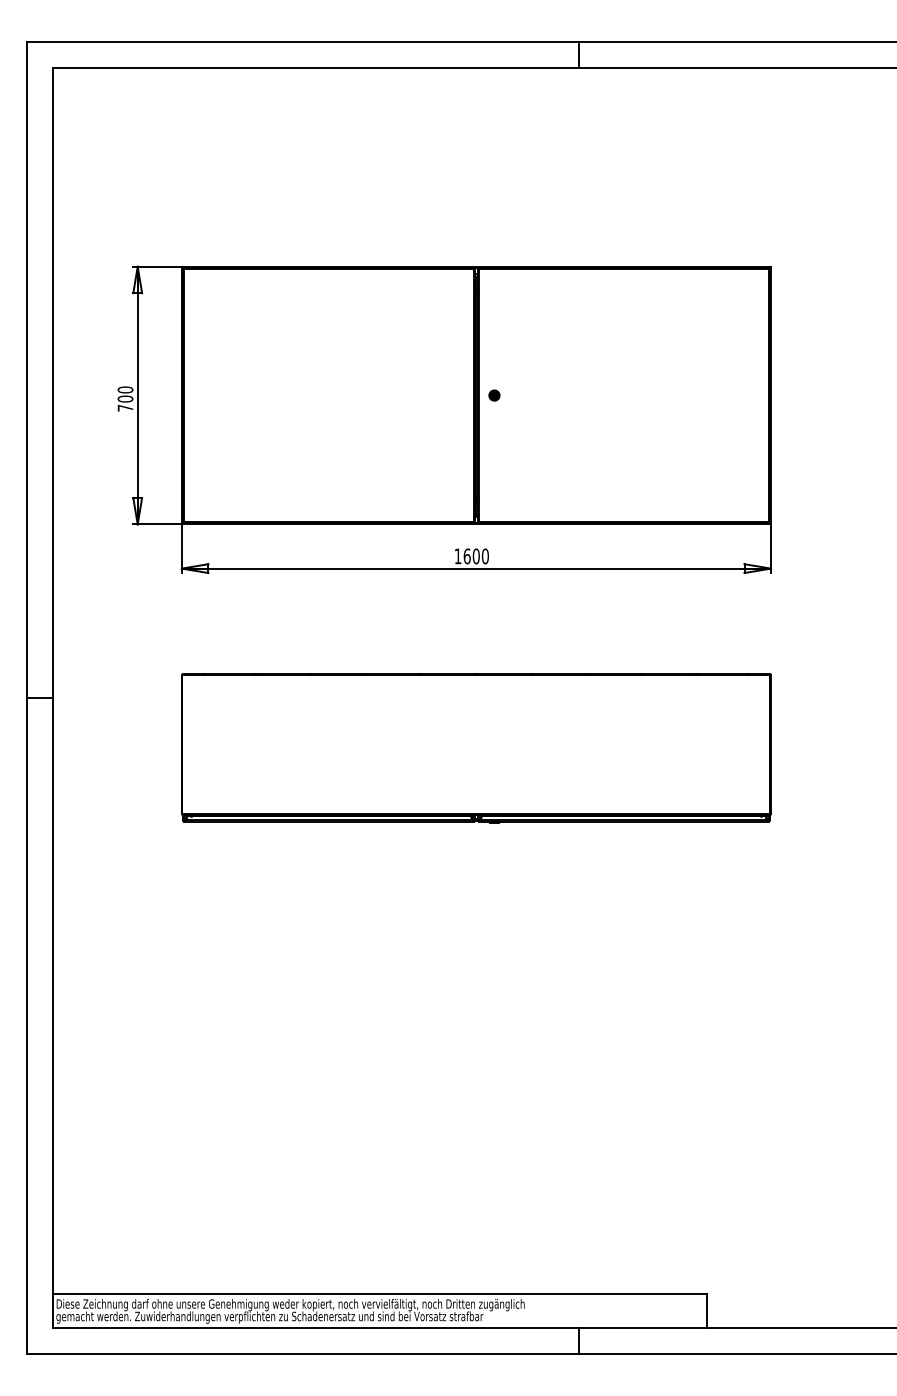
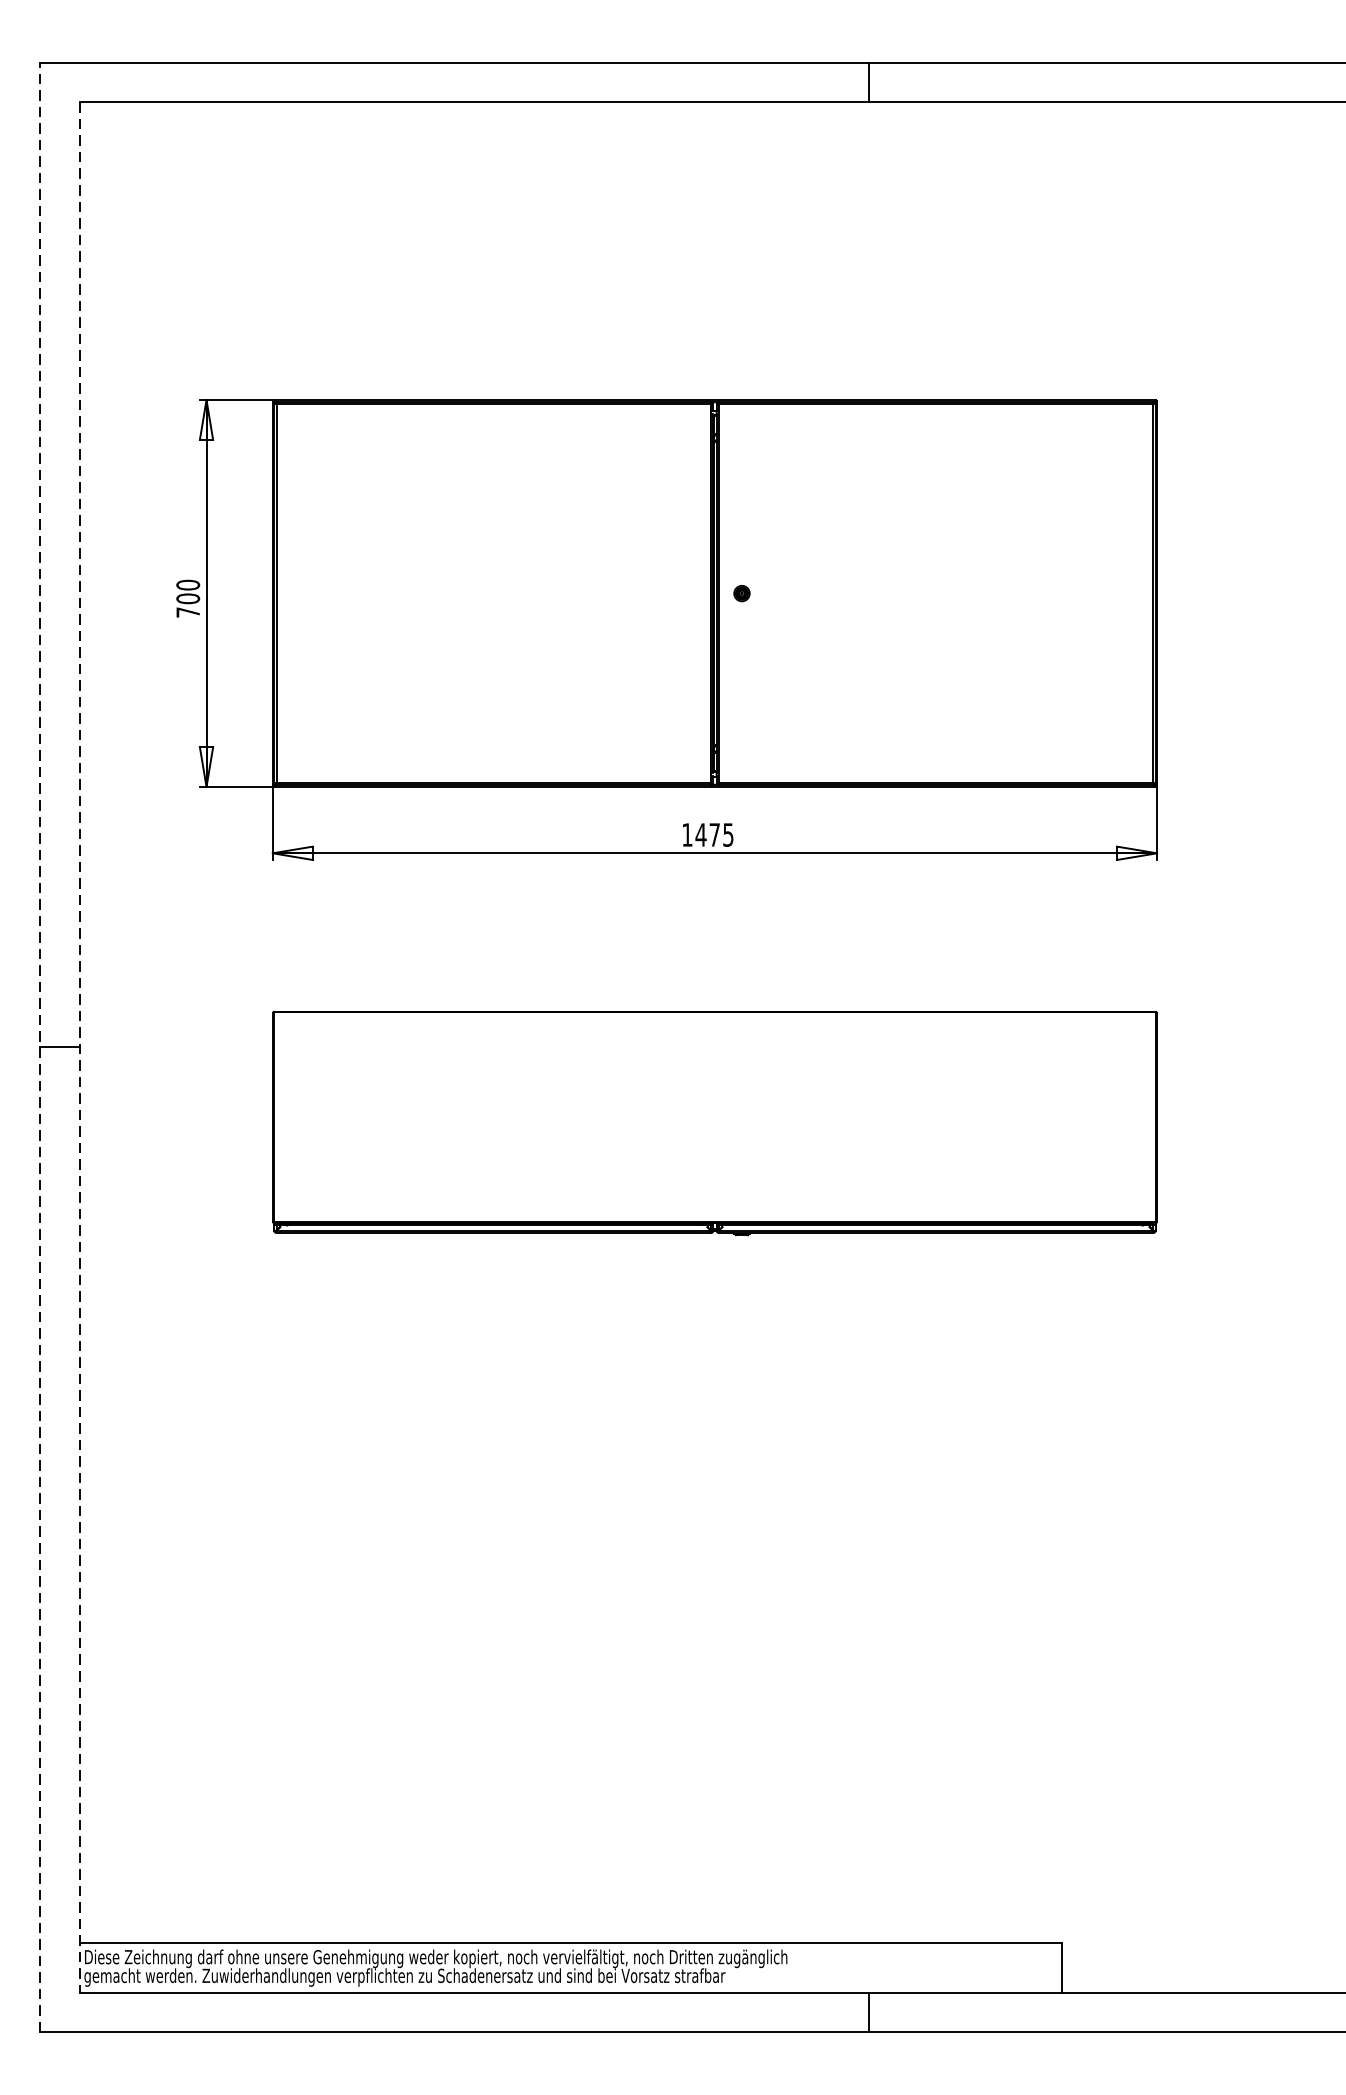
text: (475, 556) -> (713, 835), 1600 -> 1475
line: (26, 697) -> (39, 1046), solid -> dashed
line: (53, 698) -> (80, 1048), solid -> dashed

